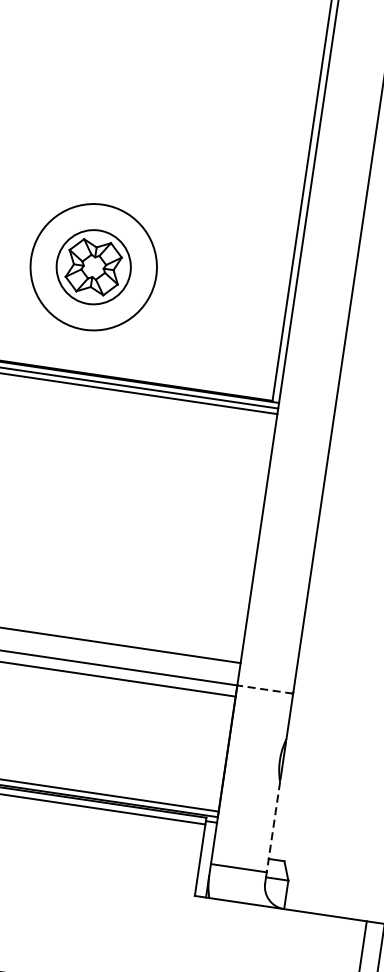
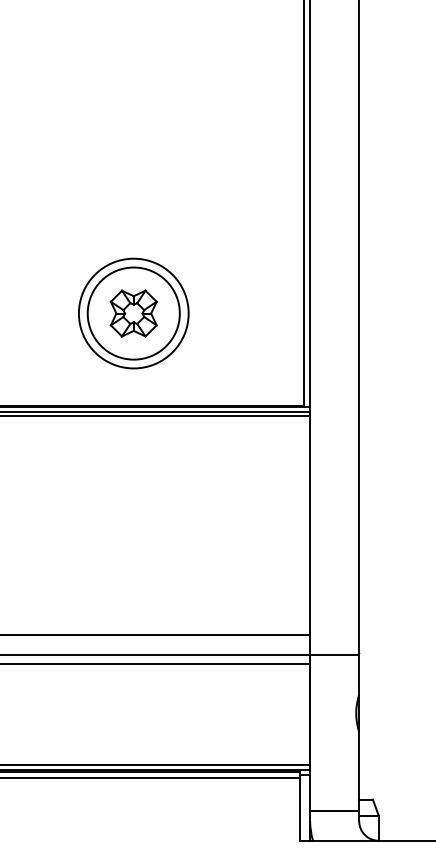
circle: (93, 267) -> (133, 313), size x1.43
line: (265, 689) -> (334, 654), dashed -> solid
line: (273, 826) -> (359, 771), dashed -> solid

